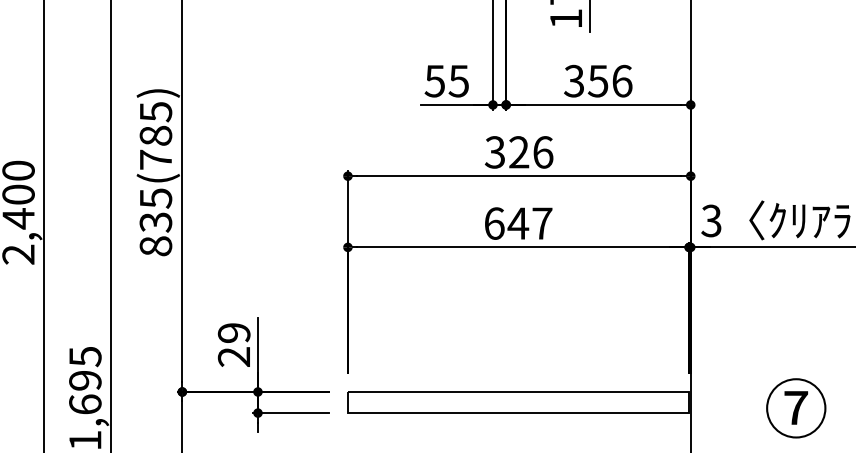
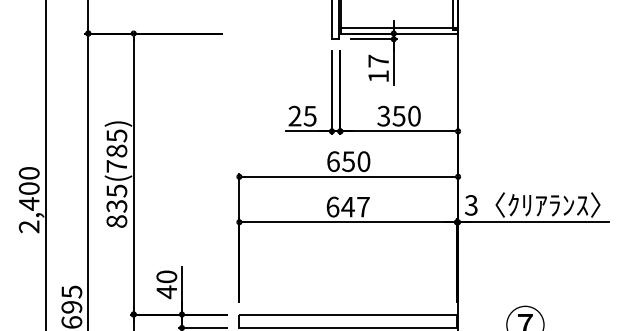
text: (434, 80) -> (294, 115), 55 -> 25
text: (622, 80) -> (414, 115), 356 -> 350
text: (518, 152) -> (348, 161), 326 -> 650
text: (233, 344) -> (166, 284), 29 -> 40

